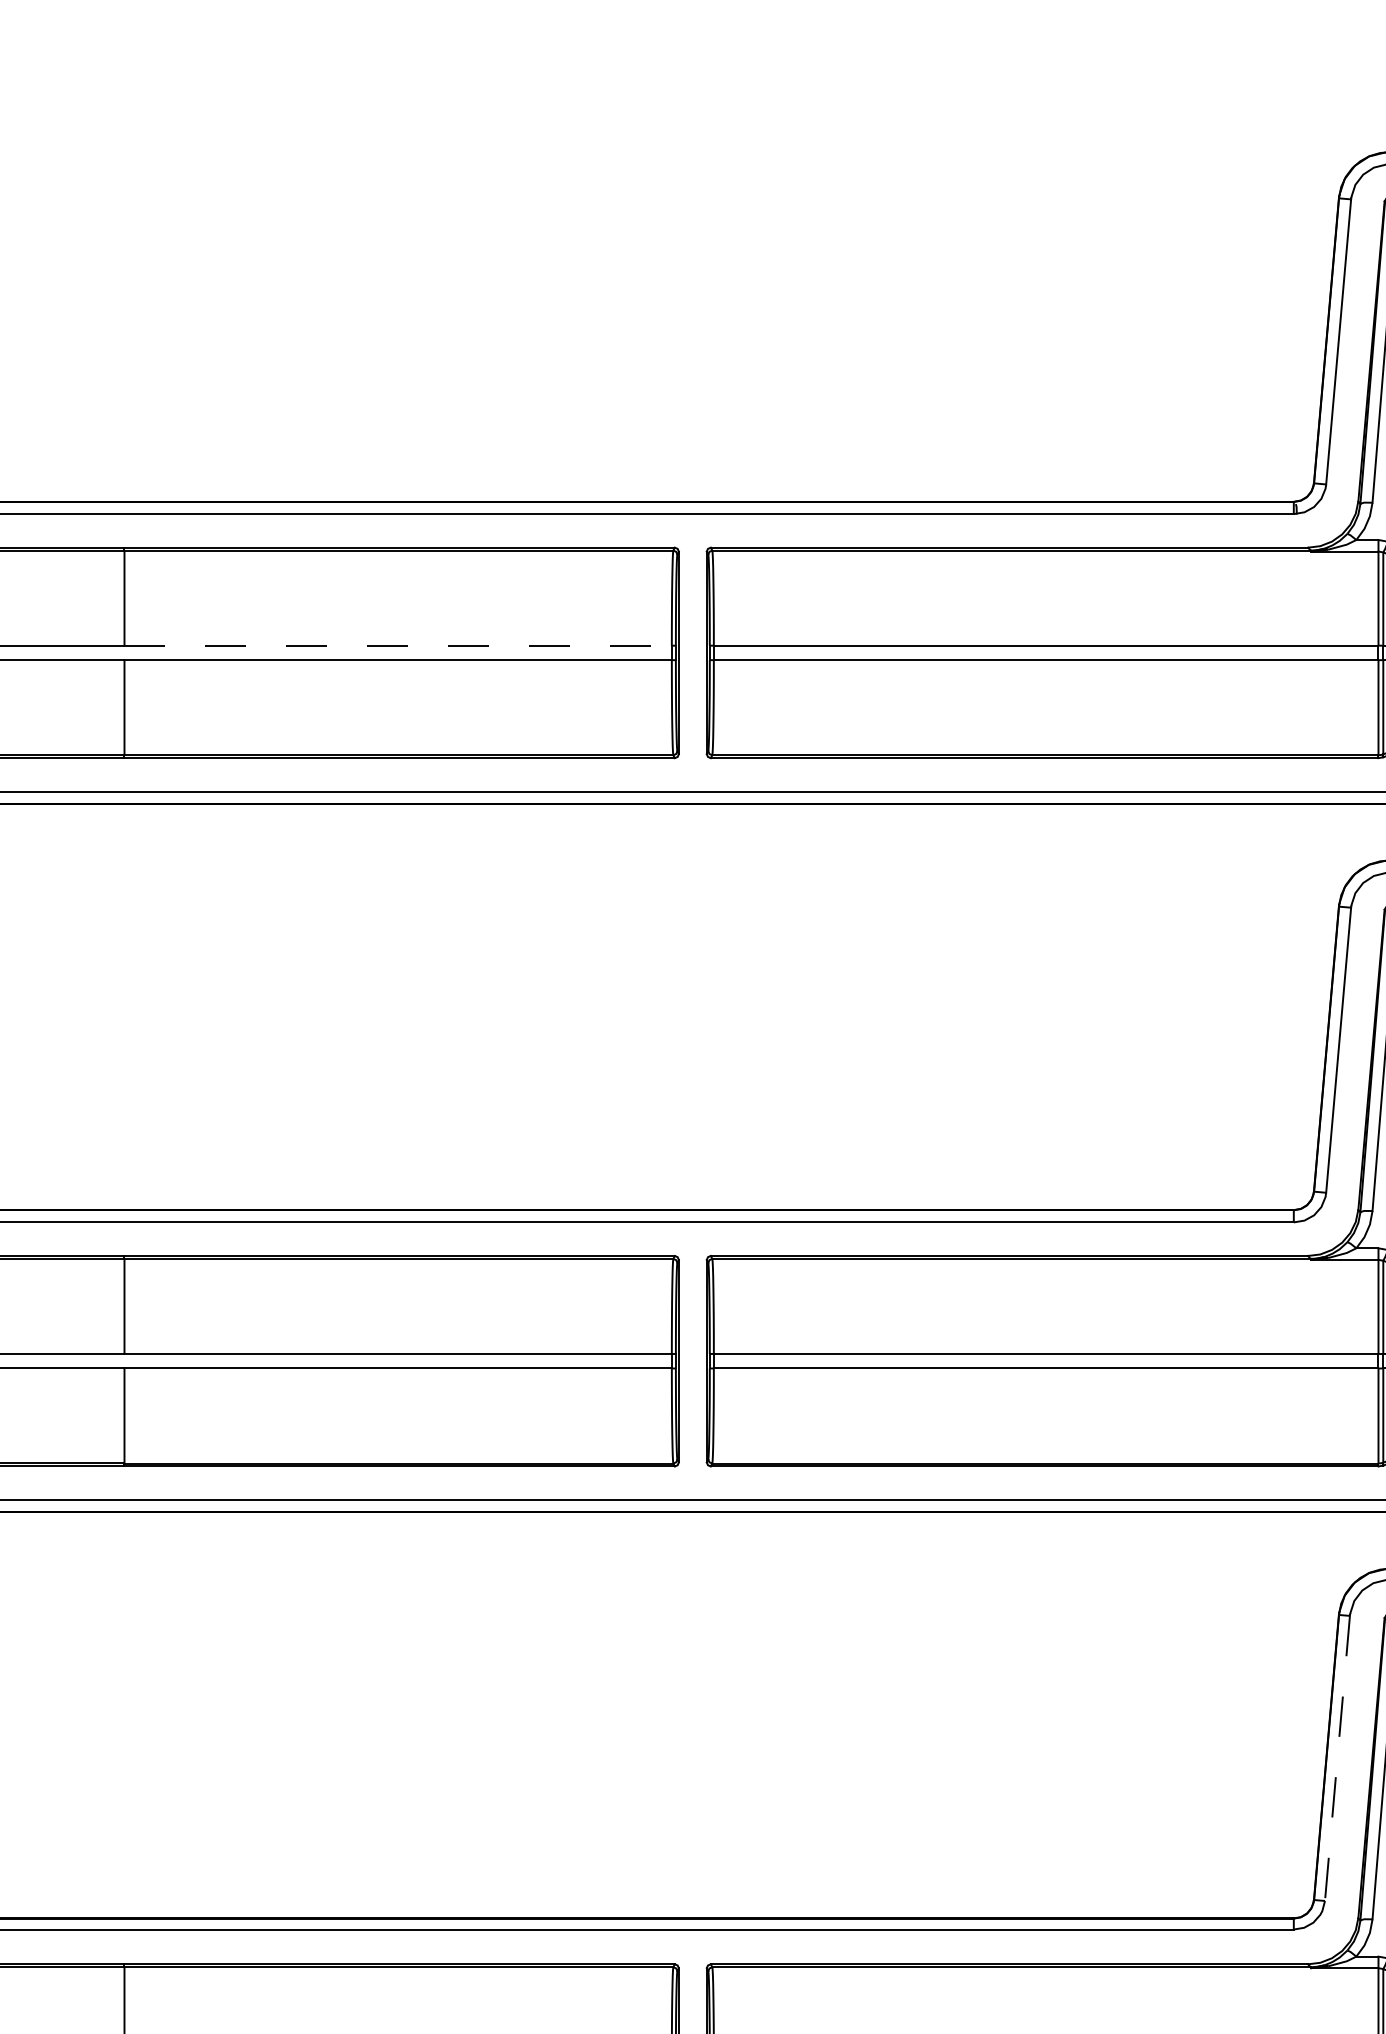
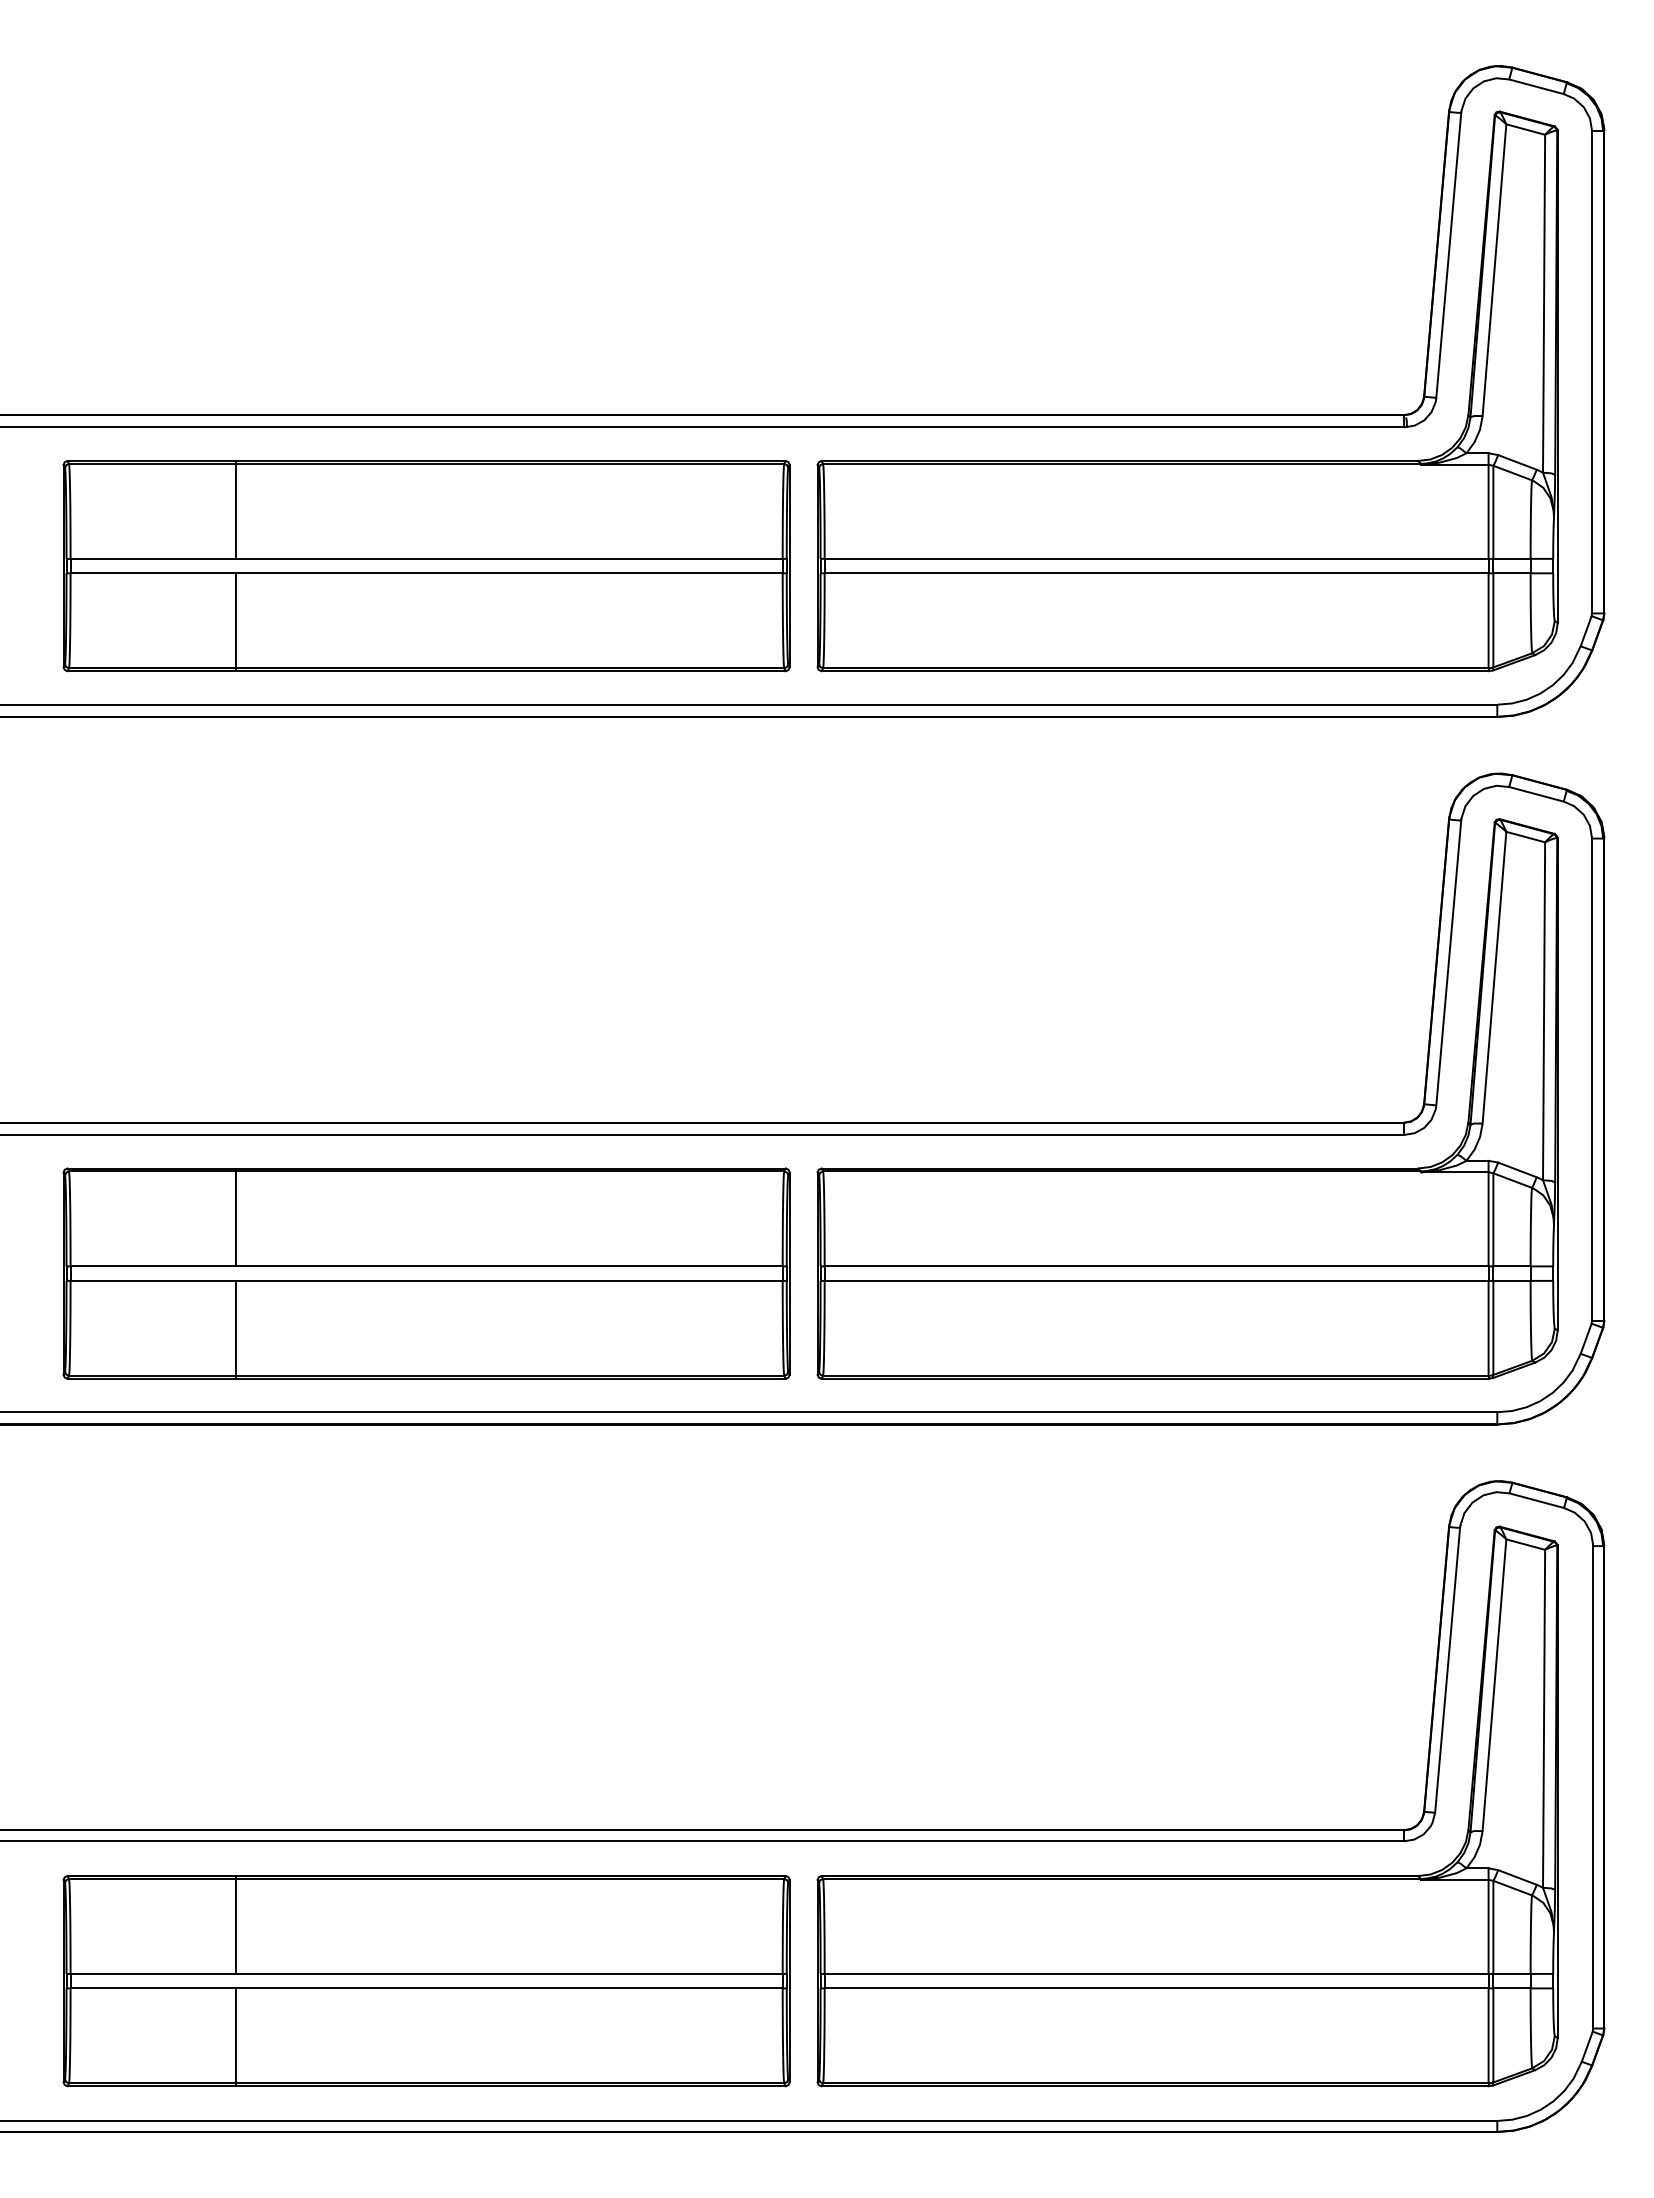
line: (398, 645) -> (509, 558), dashed -> solid
line: (1337, 1758) -> (1447, 1670), dashed -> solid

